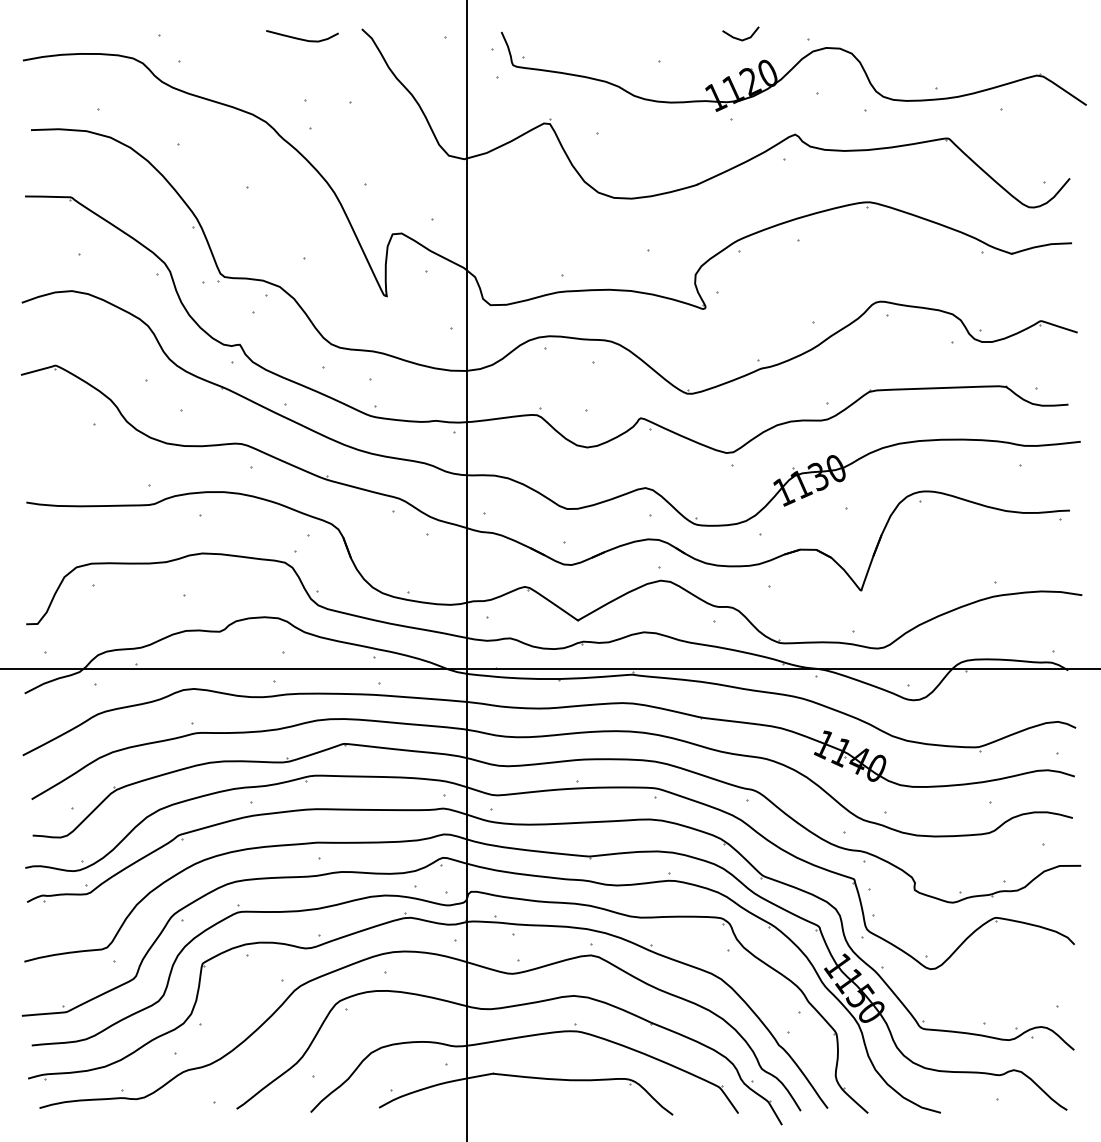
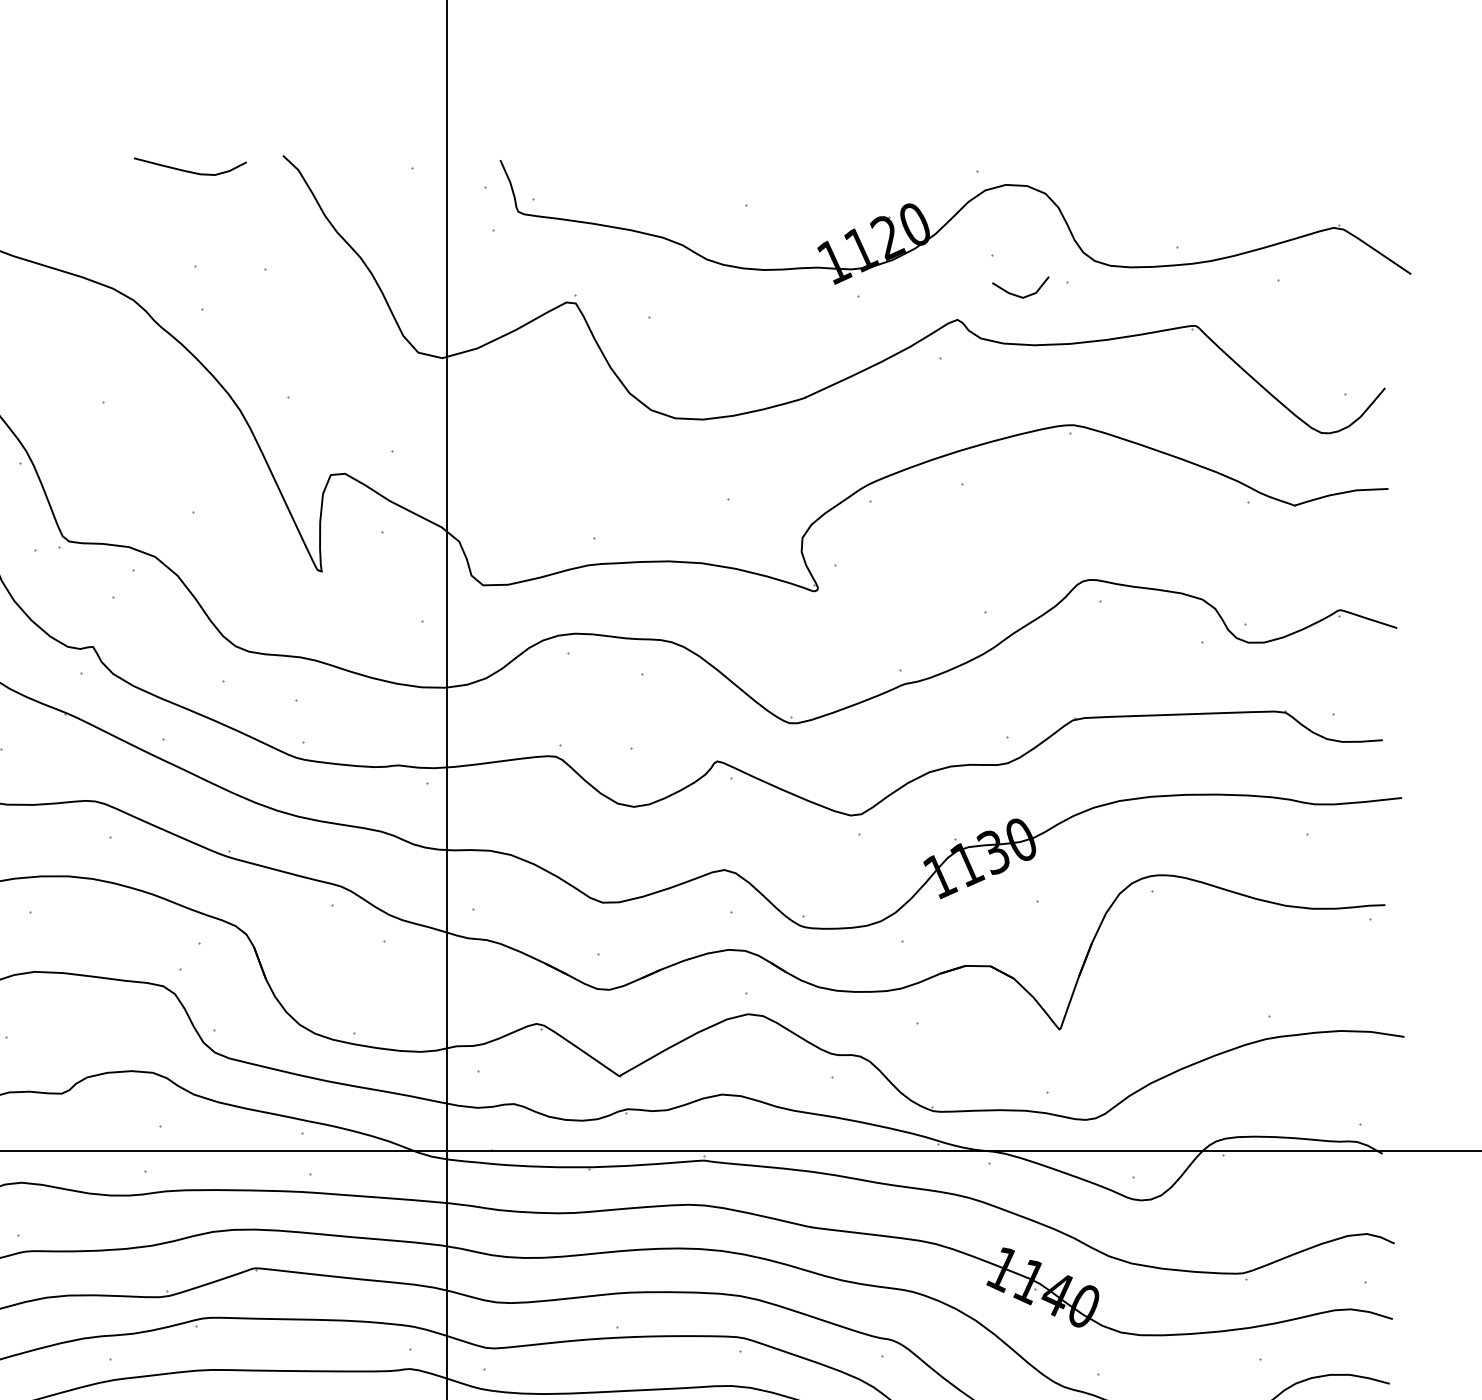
line: (737, 37) -> (1015, 293), moved

